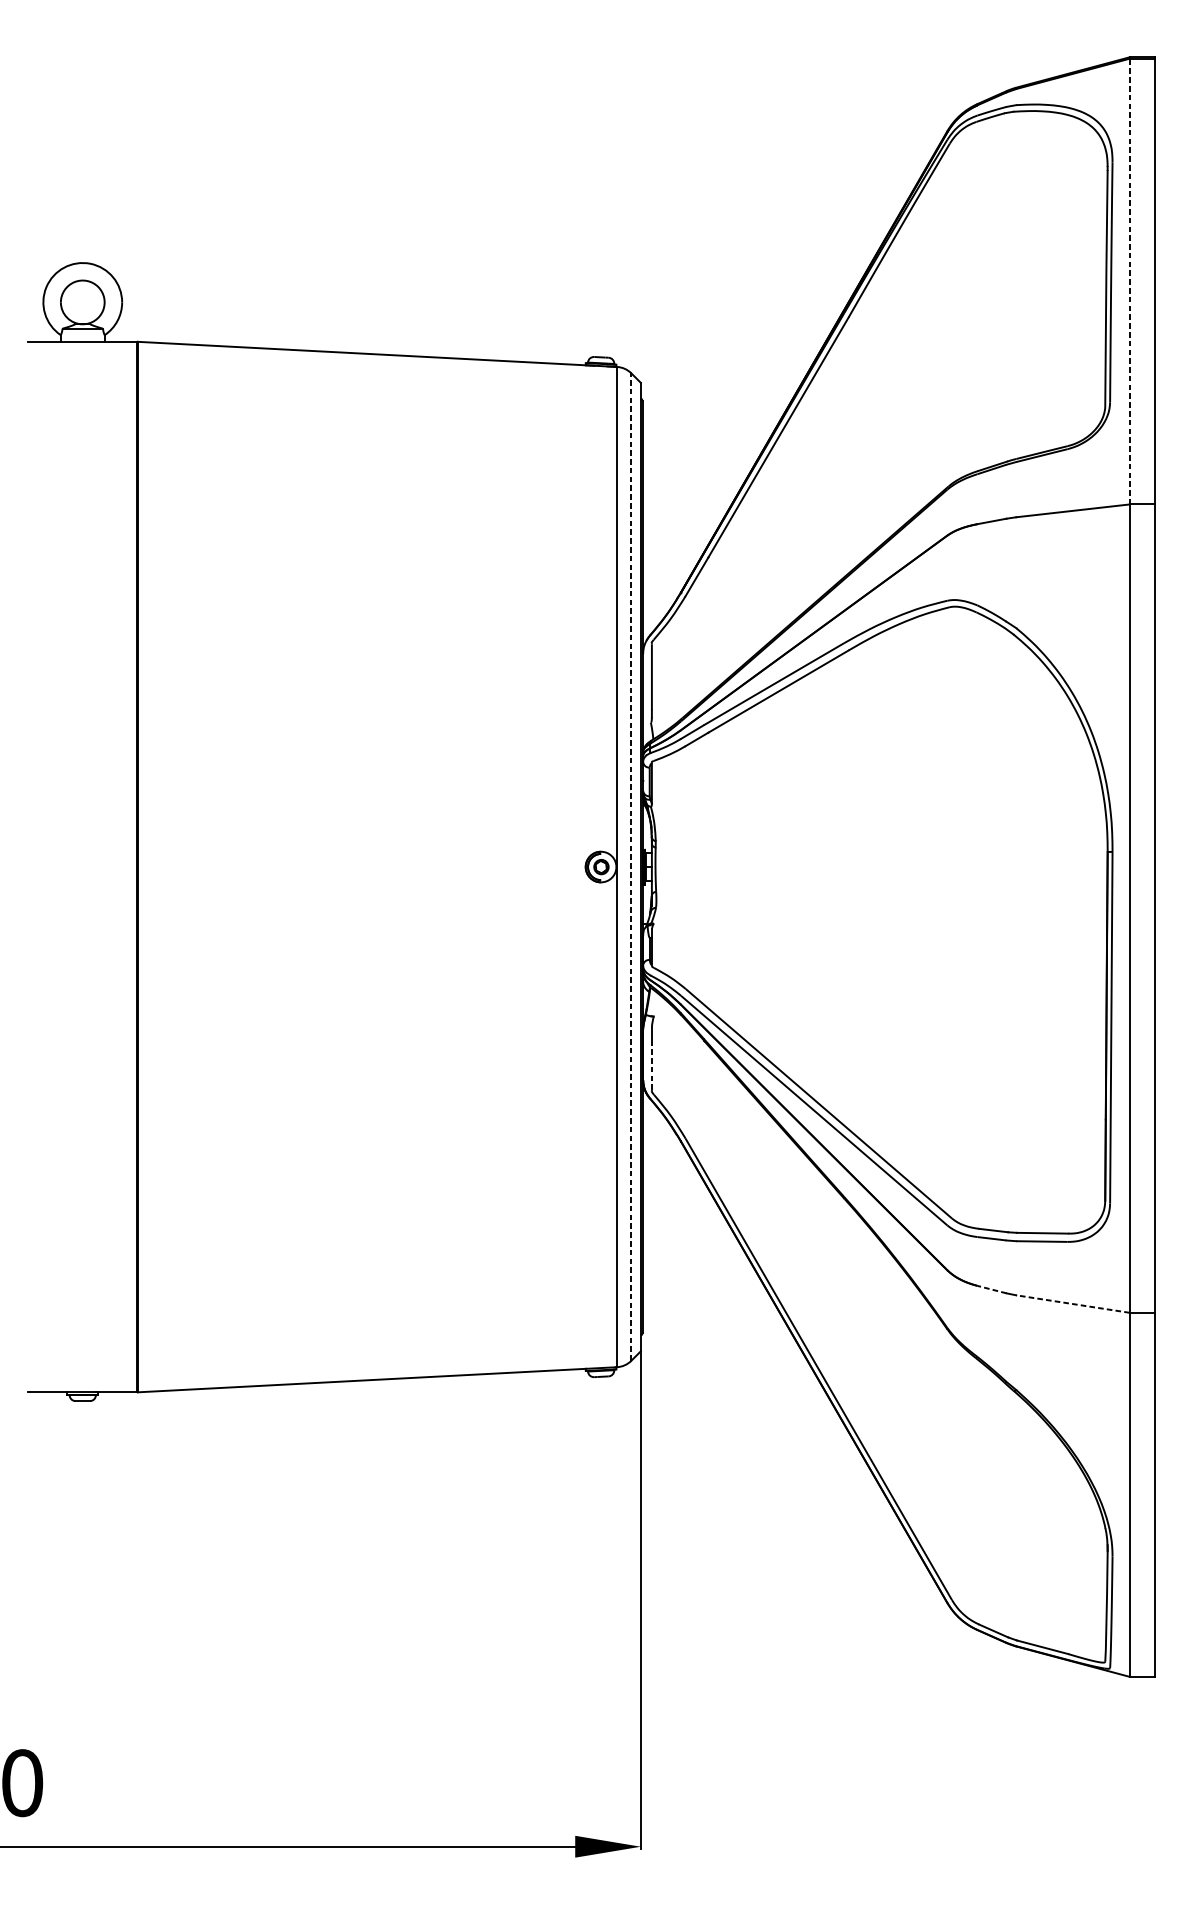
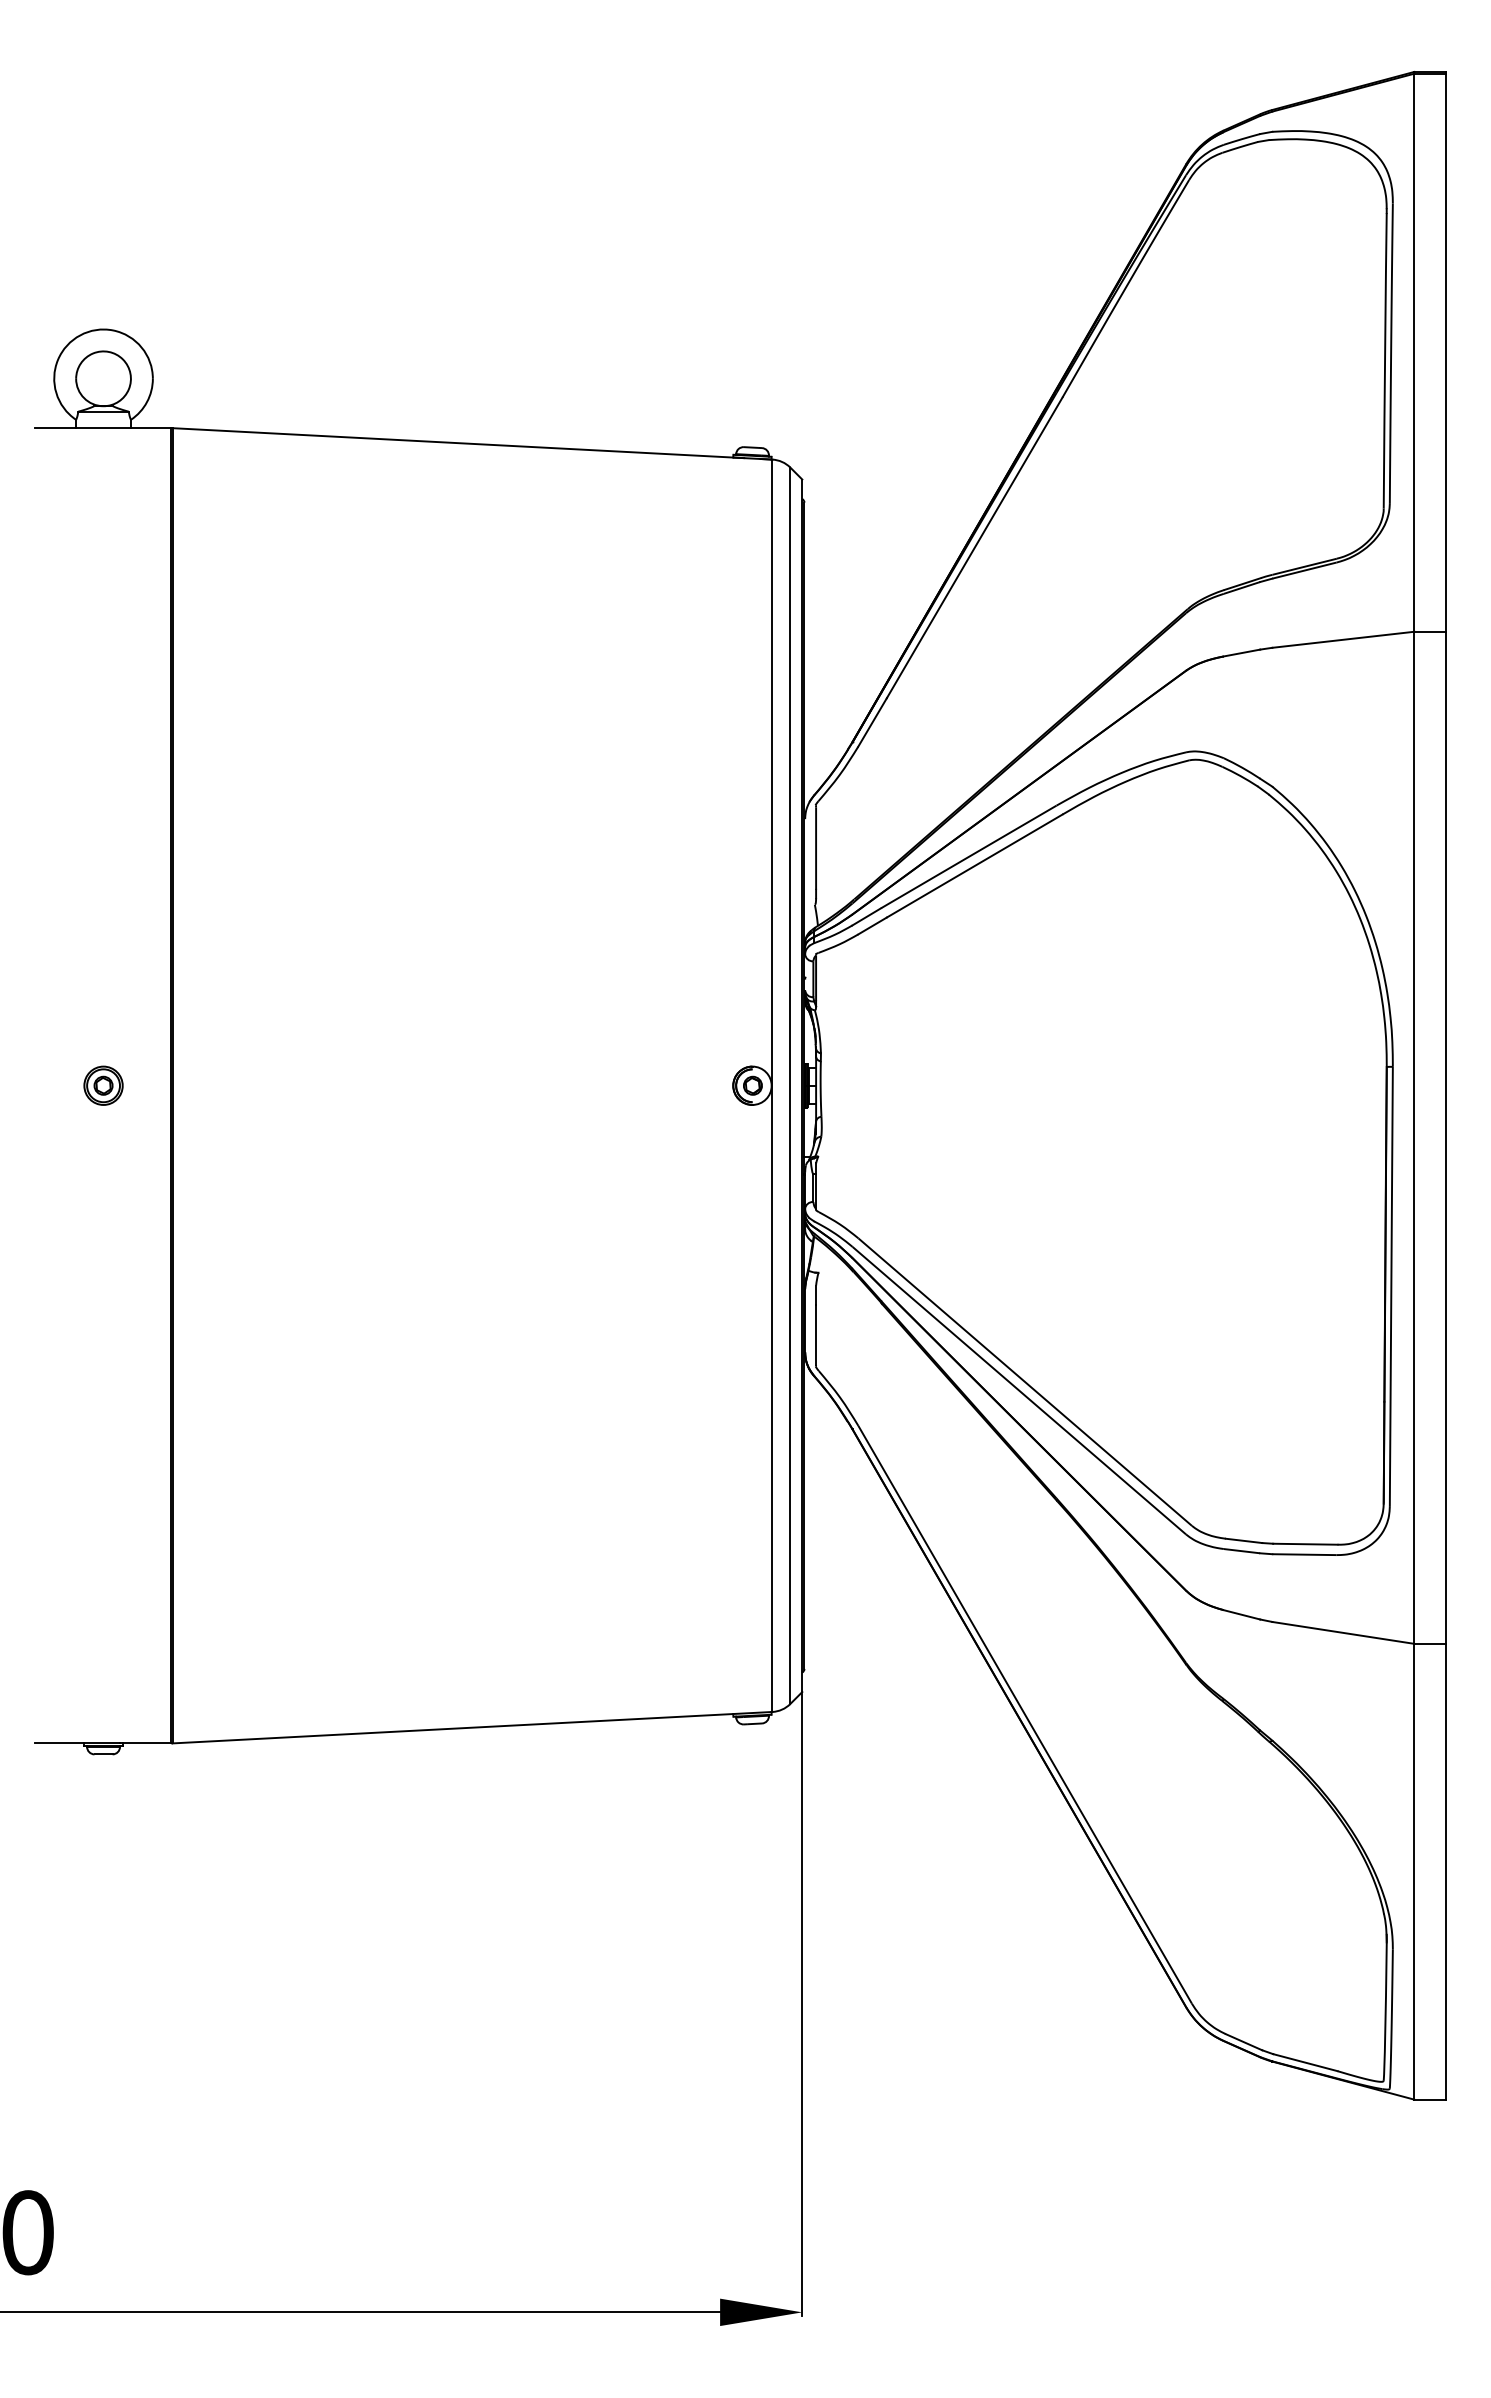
line: (1129, 281) -> (1414, 352), dashed -> solid
part: (82, 866) -> (103, 1085), added
line: (631, 866) -> (790, 1085), dashed -> solid
line: (652, 1065) -> (816, 1334), dashed -> solid
line: (991, 1289) -> (1241, 1614), dashed -> solid
line: (1073, 1303) -> (1343, 1632), dashed -> solid

